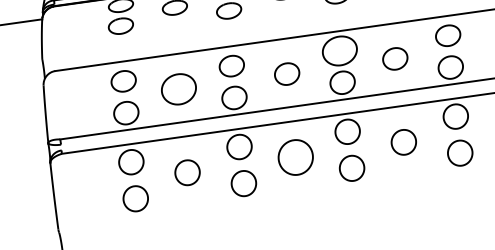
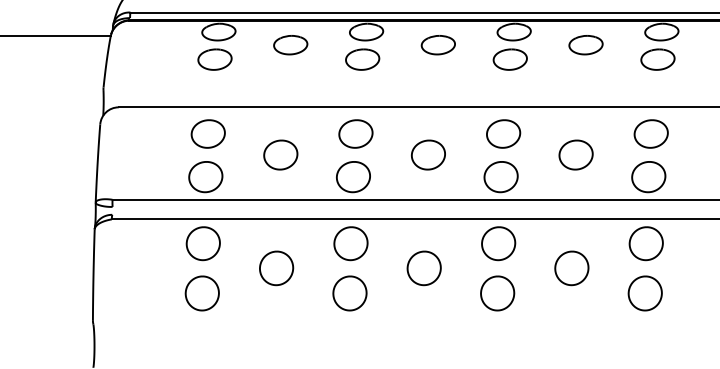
part: (339, 50) -> (503, 133), size x0.71
part: (178, 88) -> (280, 154), size x0.71
part: (295, 157) -> (423, 268), size x0.71

